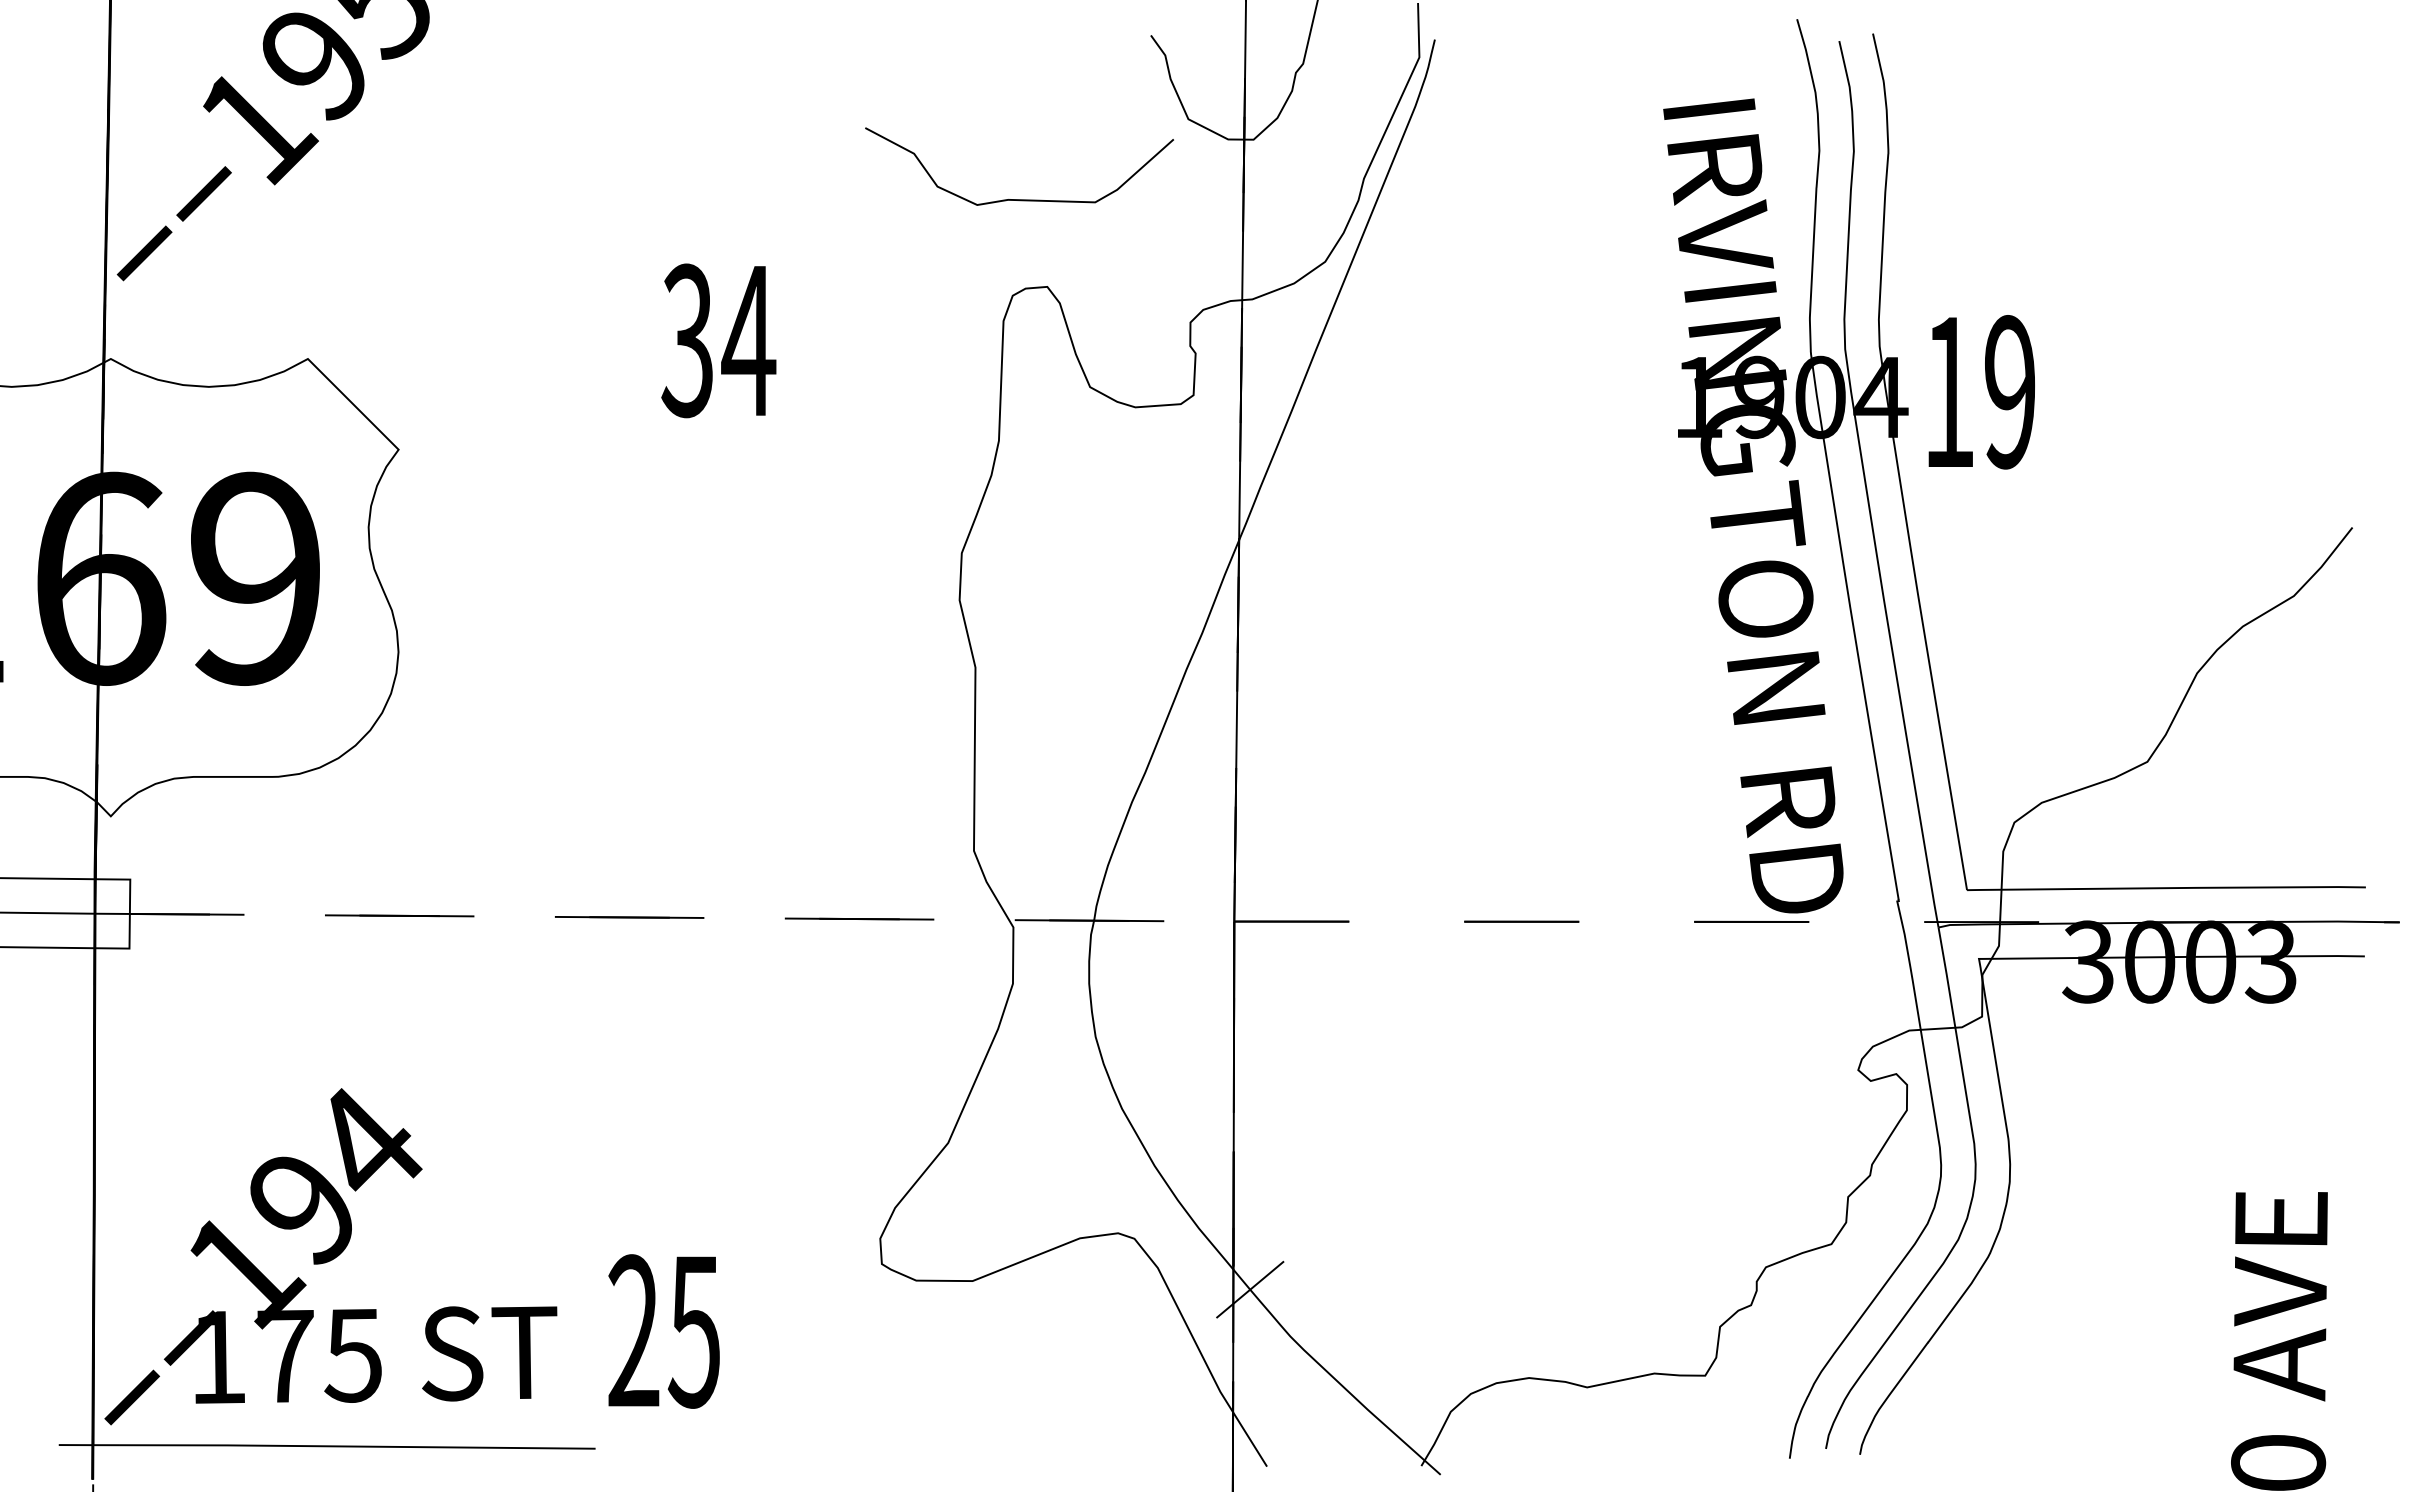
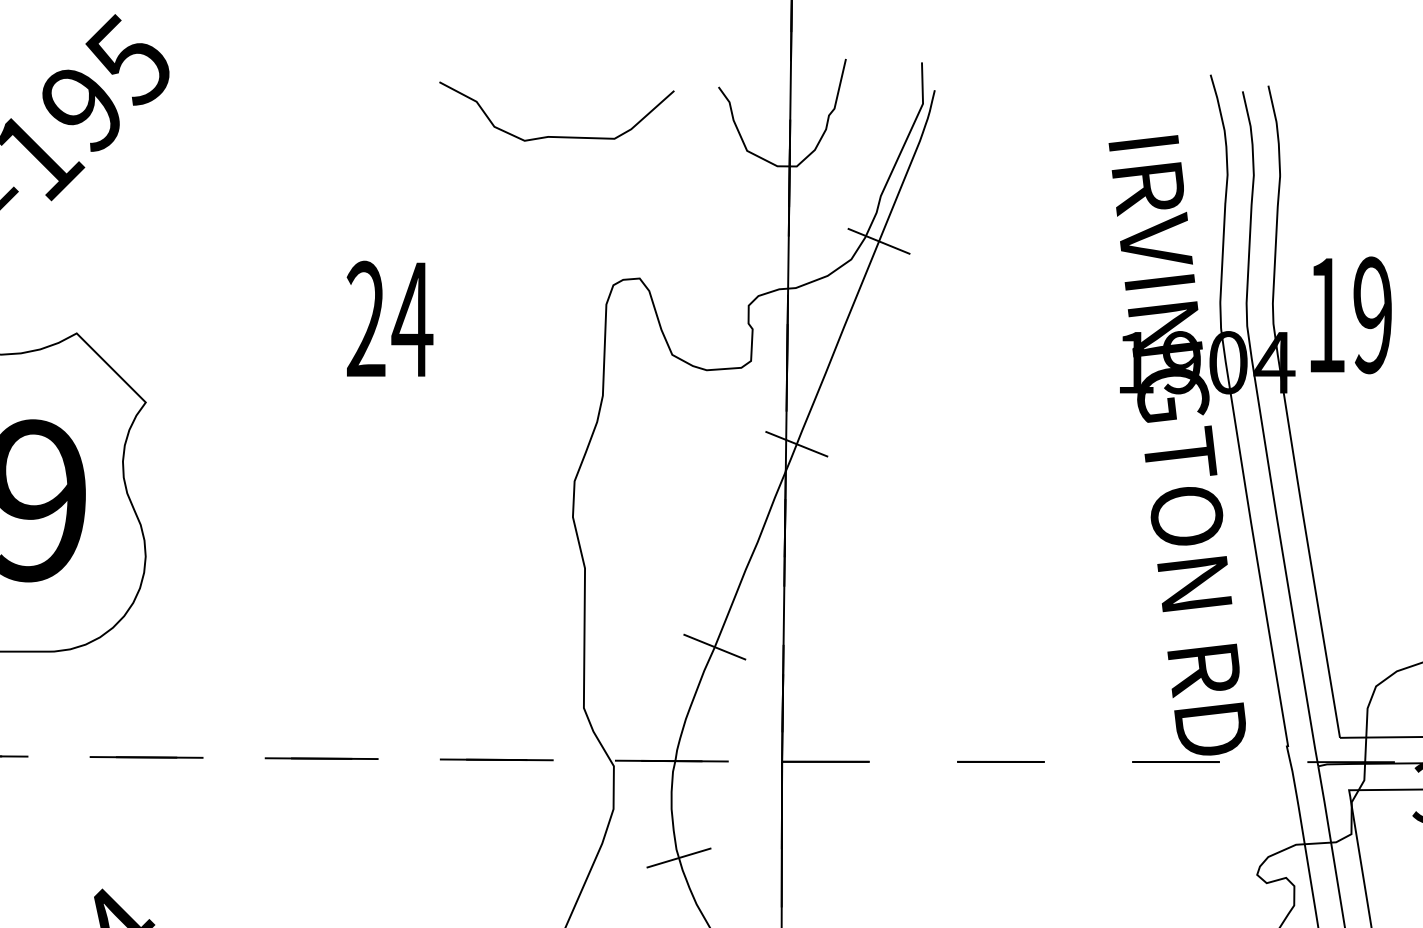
curve: (1019, 199) -> (556, 136), moved
line: (1361, 237) -> (878, 240), added
text: (687, 340) -> (365, 319), 34 -> 24
text: (1981, 392) -> (1351, 315), moved
line: (1253, 504) -> (796, 444), added
line: (1145, 770) -> (714, 646), added
line: (1098, 1047) -> (678, 857), added

